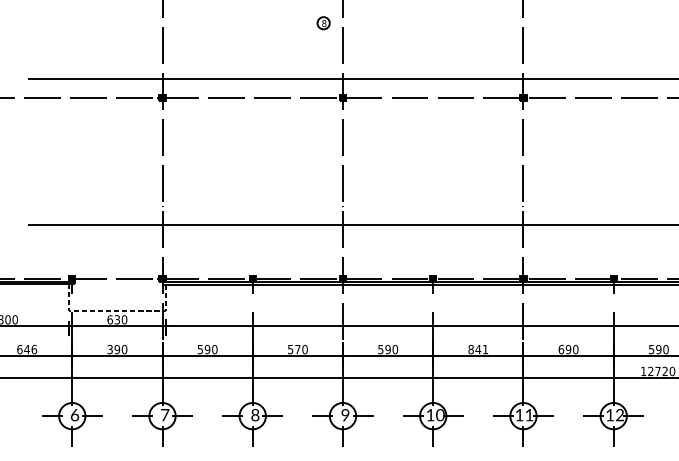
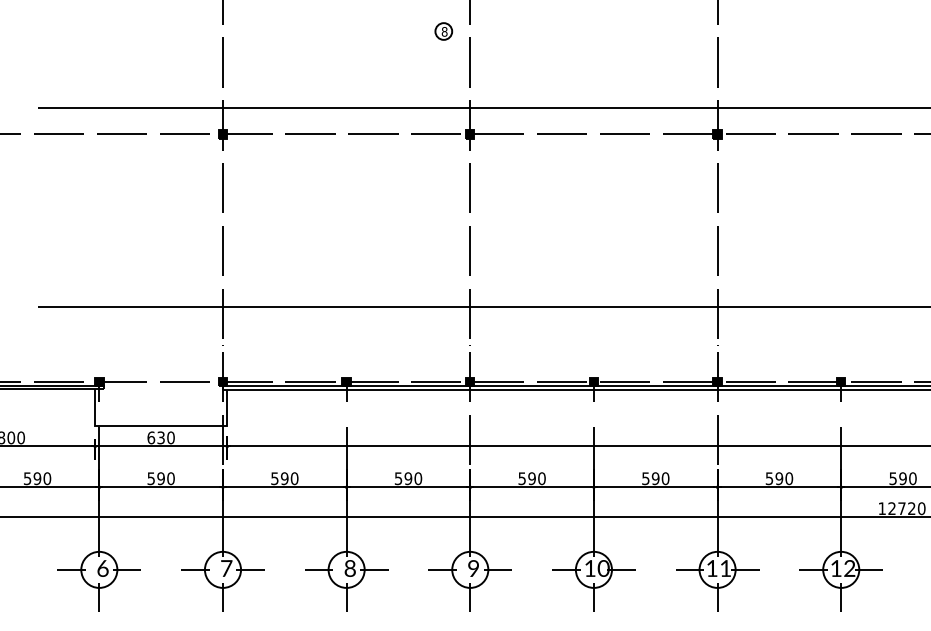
line: (116, 310) -> (160, 425), dashed -> solid
text: (27, 349) -> (37, 478), 646 -> 590
text: (109, 349) -> (150, 478), 390 -> 590
text: (297, 349) -> (408, 478), 570 -> 590
text: (478, 349) -> (655, 478), 841 -> 590
text: (561, 349) -> (769, 478), 690 -> 590

